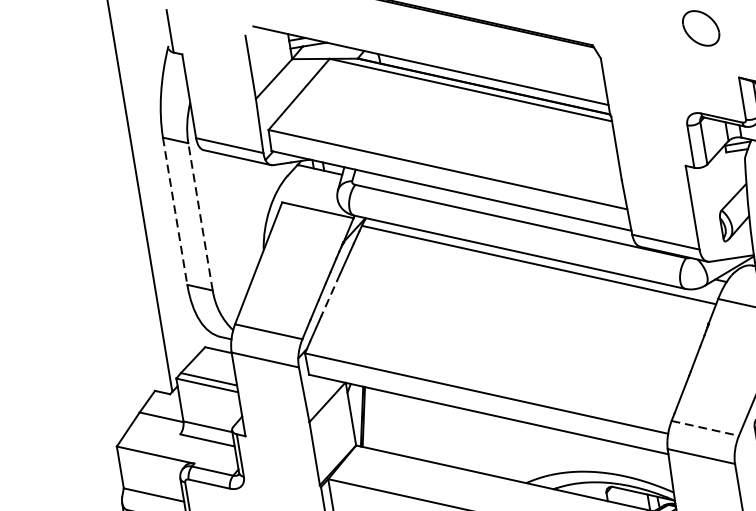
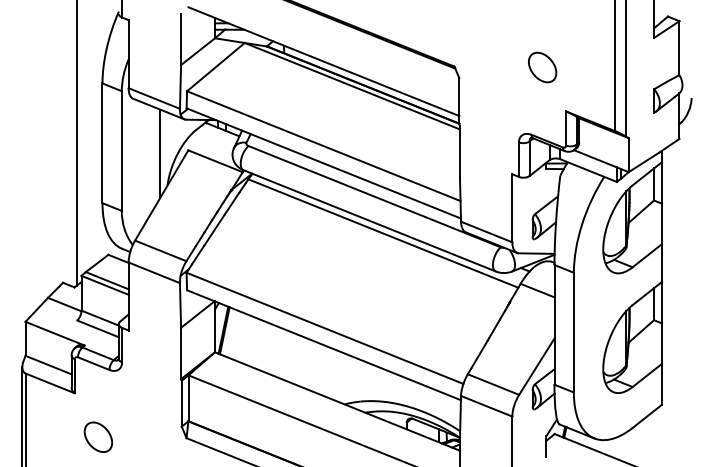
line: (175, 211) -> (102, 143), dashed -> solid
line: (248, 211) -> (160, 153), added
line: (200, 217) -> (121, 151), dashed -> solid
line: (330, 295) -> (214, 230), dashed -> solid
line: (705, 428) -> (493, 384), dashed -> solid

